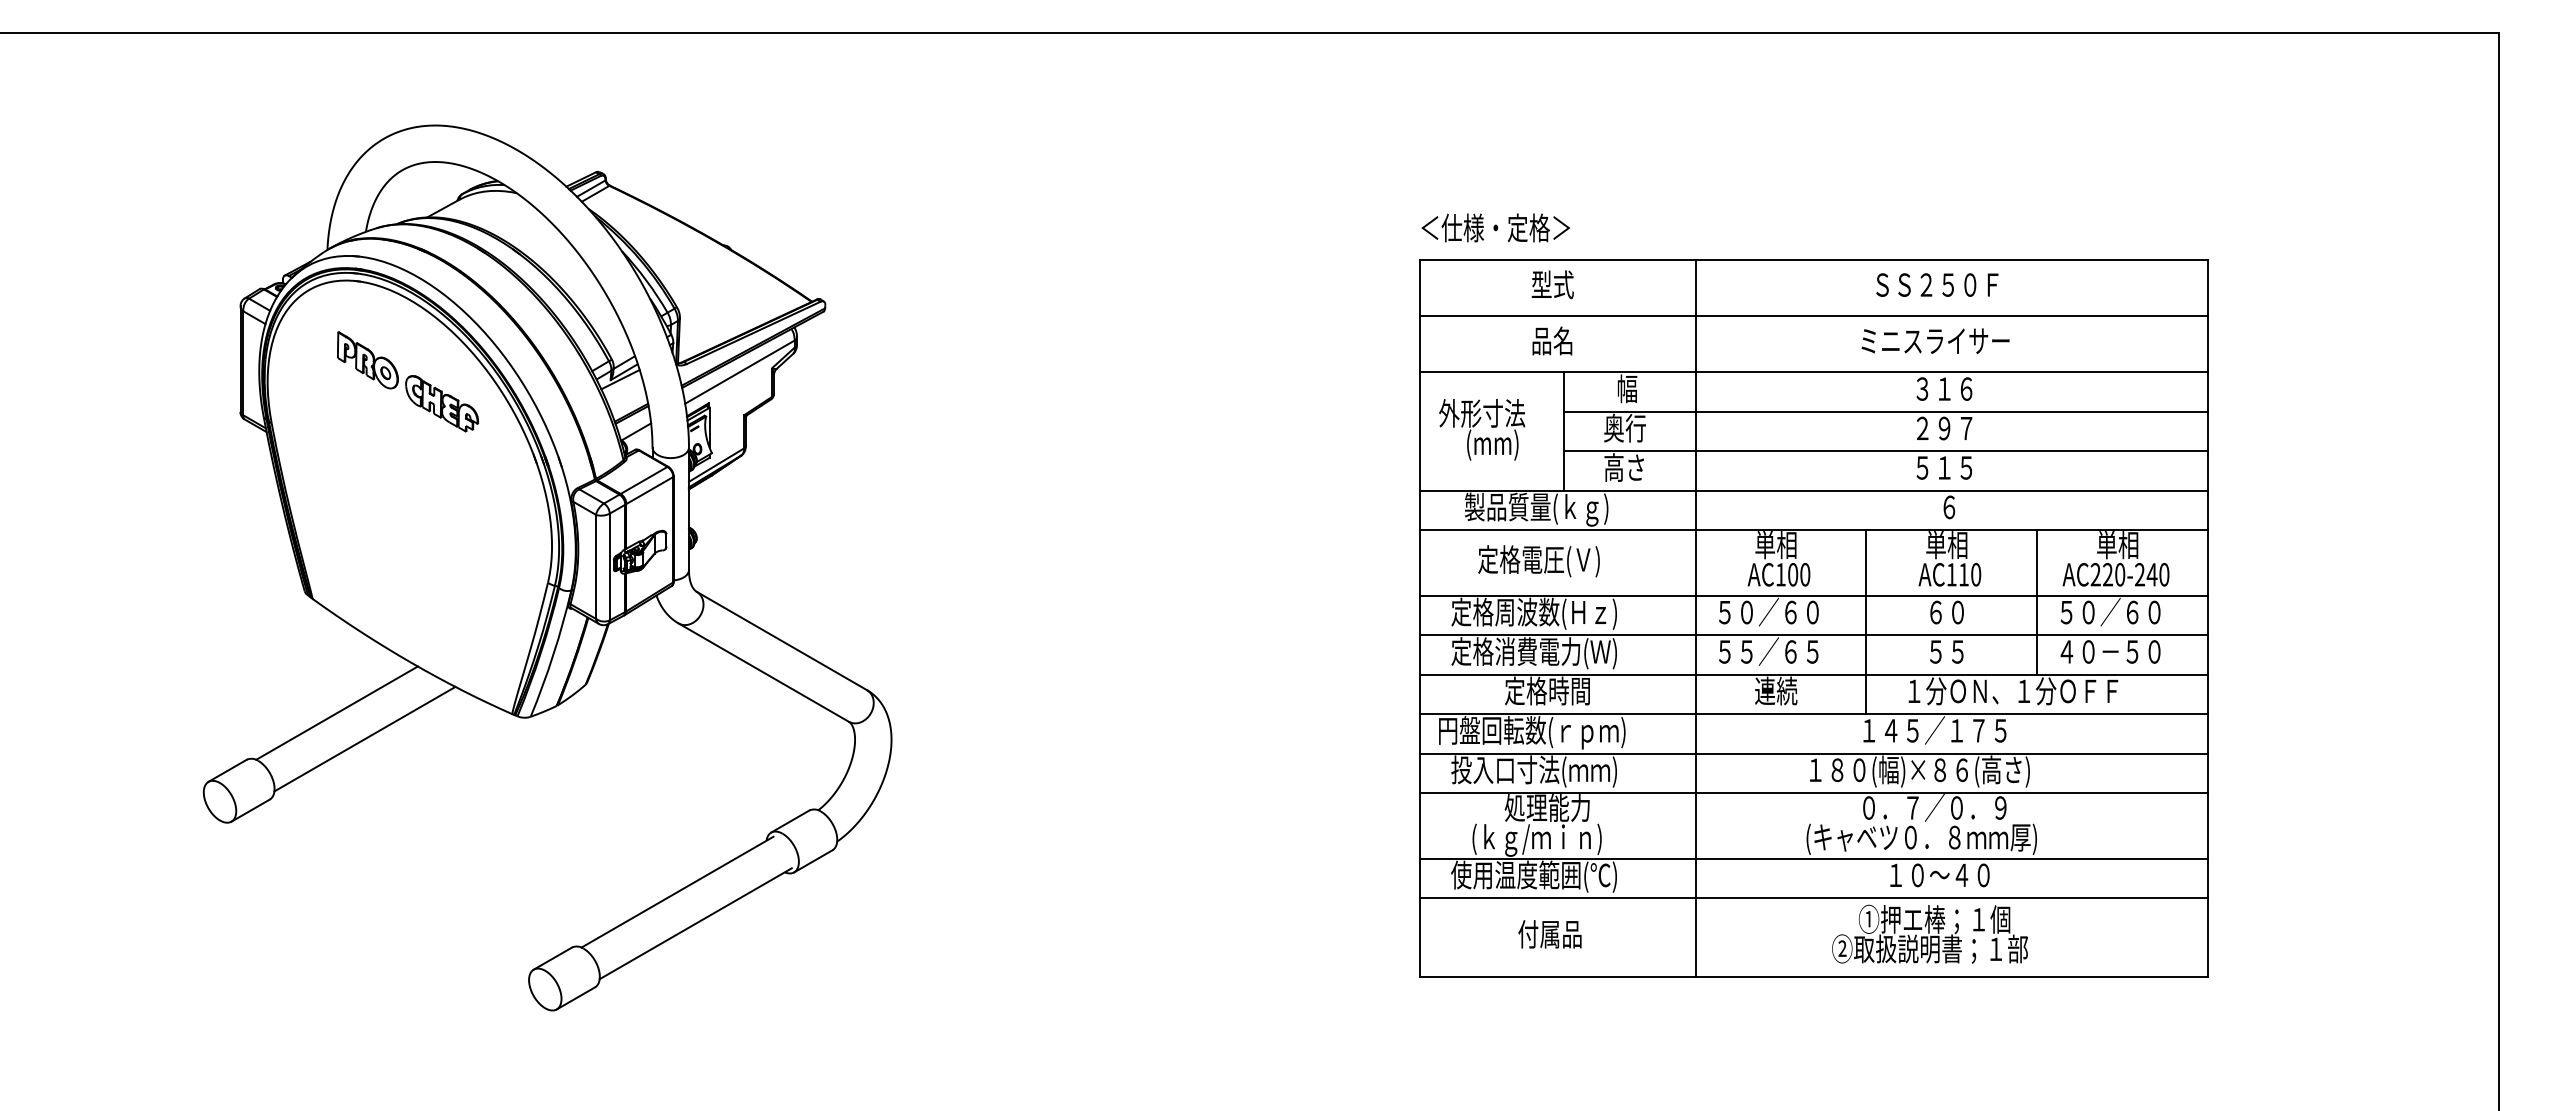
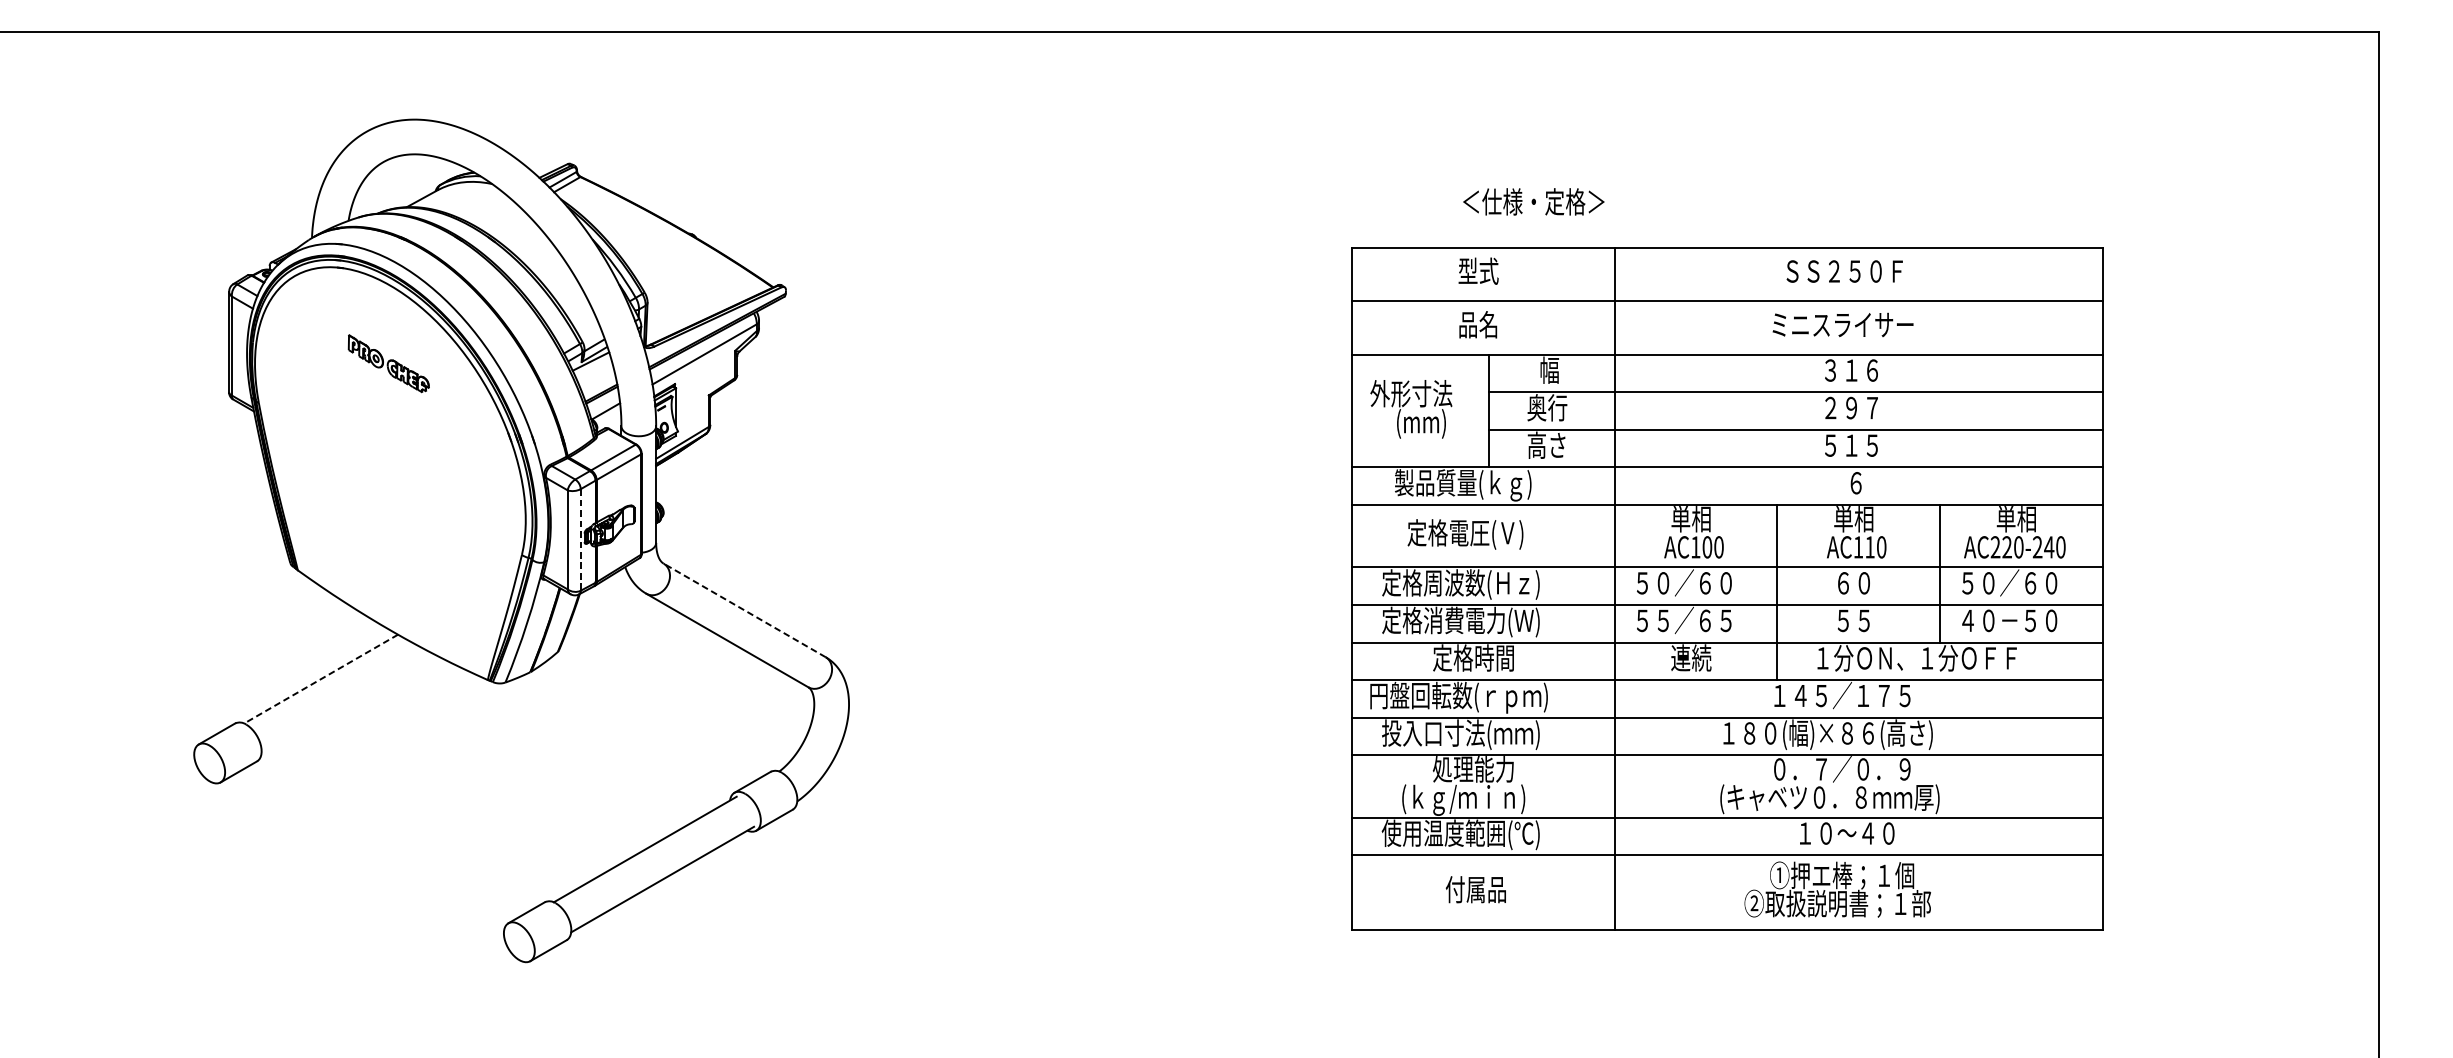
text: (1495, 227) -> (1533, 201), moved
part: (408, 381) -> (389, 363), size x0.6
line: (609, 567) -> (580, 540), solid -> dashed
line: (781, 640) -> (744, 609), solid -> dashed
line: (336, 713) -> (320, 679), solid -> dashed
line: (364, 738) -> (347, 703), removed

